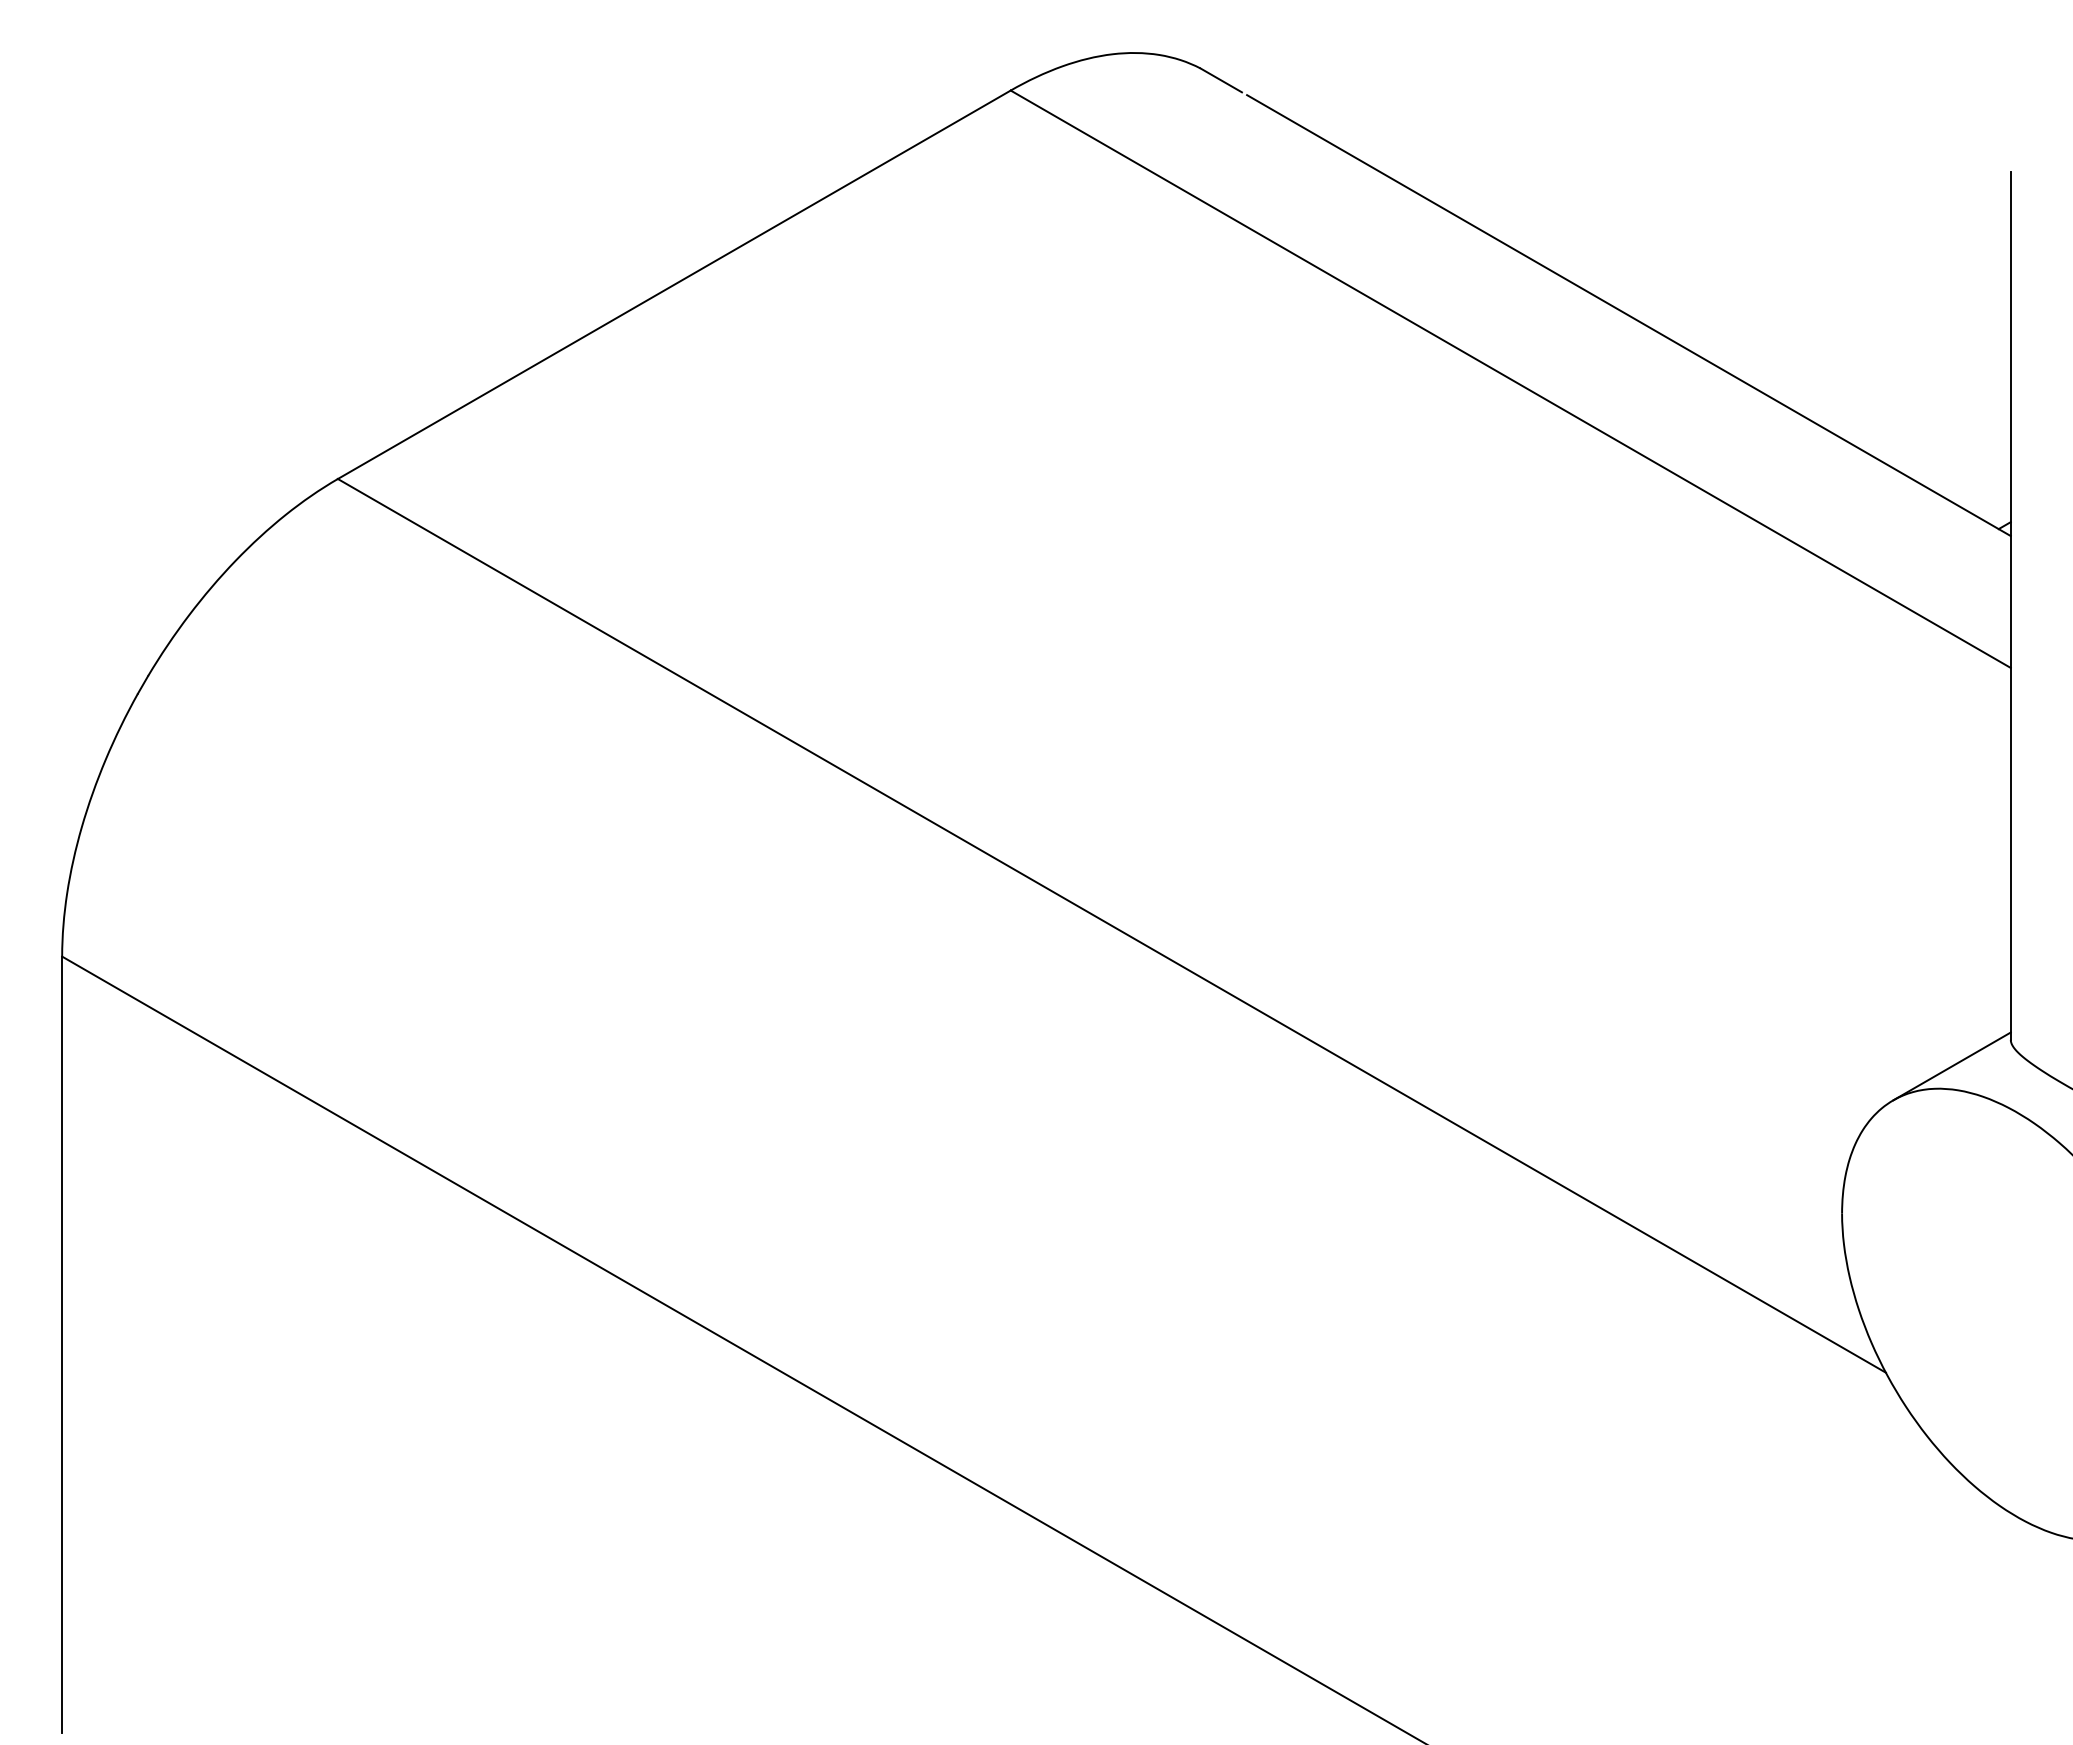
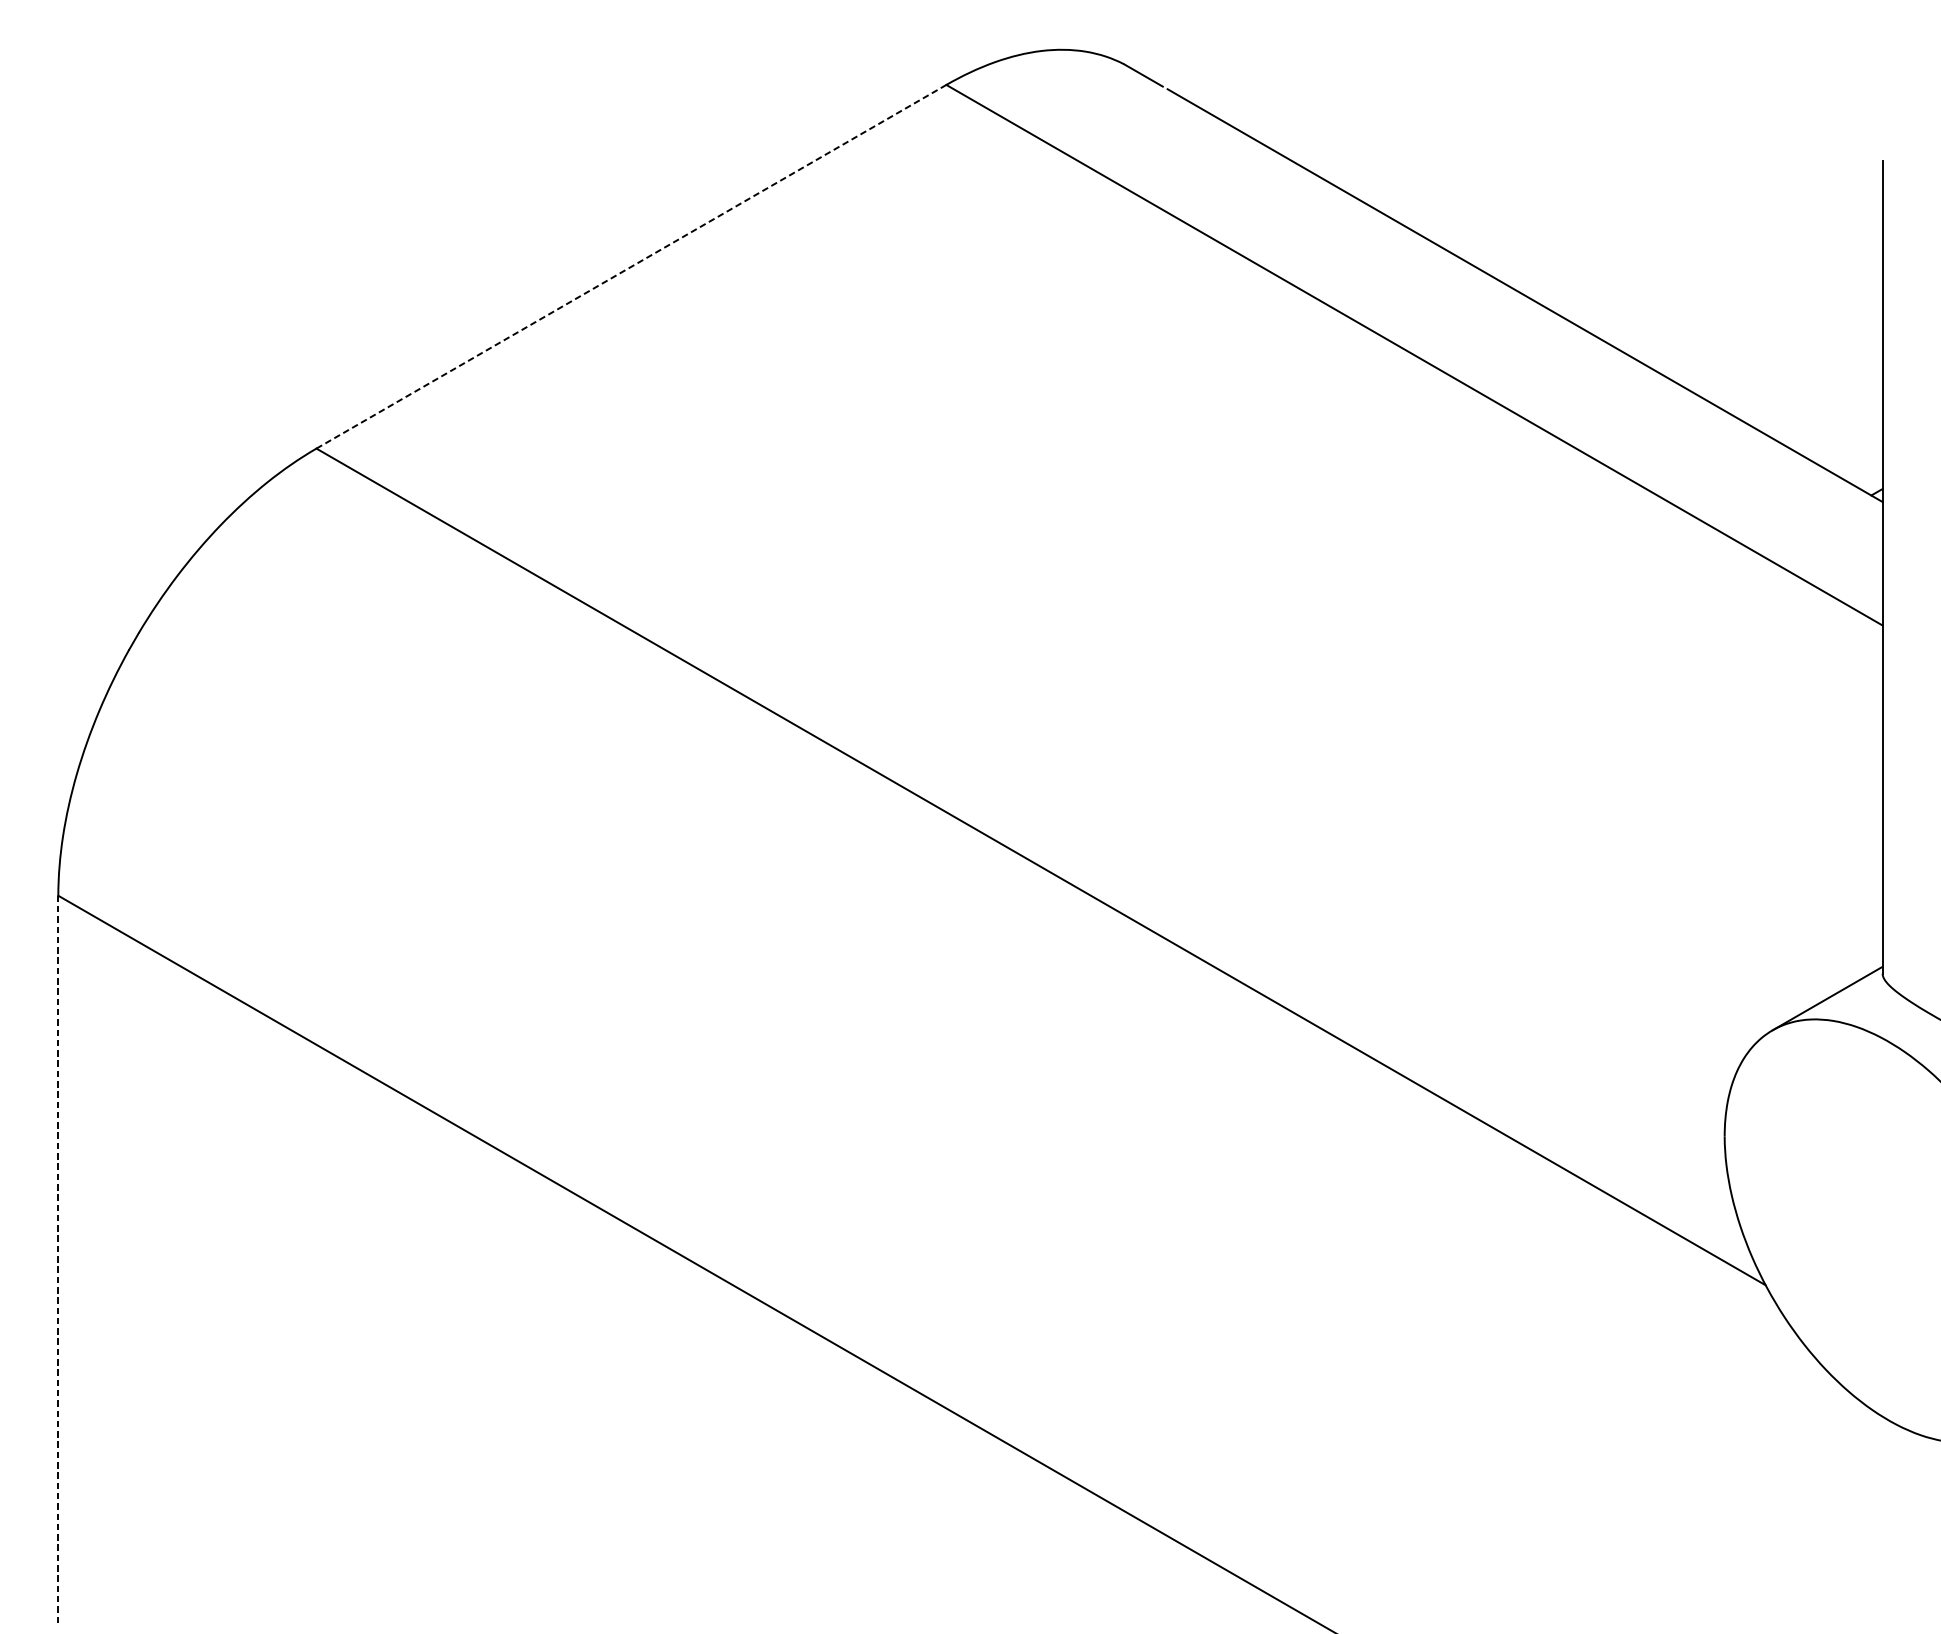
line: (674, 284) -> (631, 266), solid -> dashed
line: (62, 1344) -> (58, 1258), solid -> dashed

